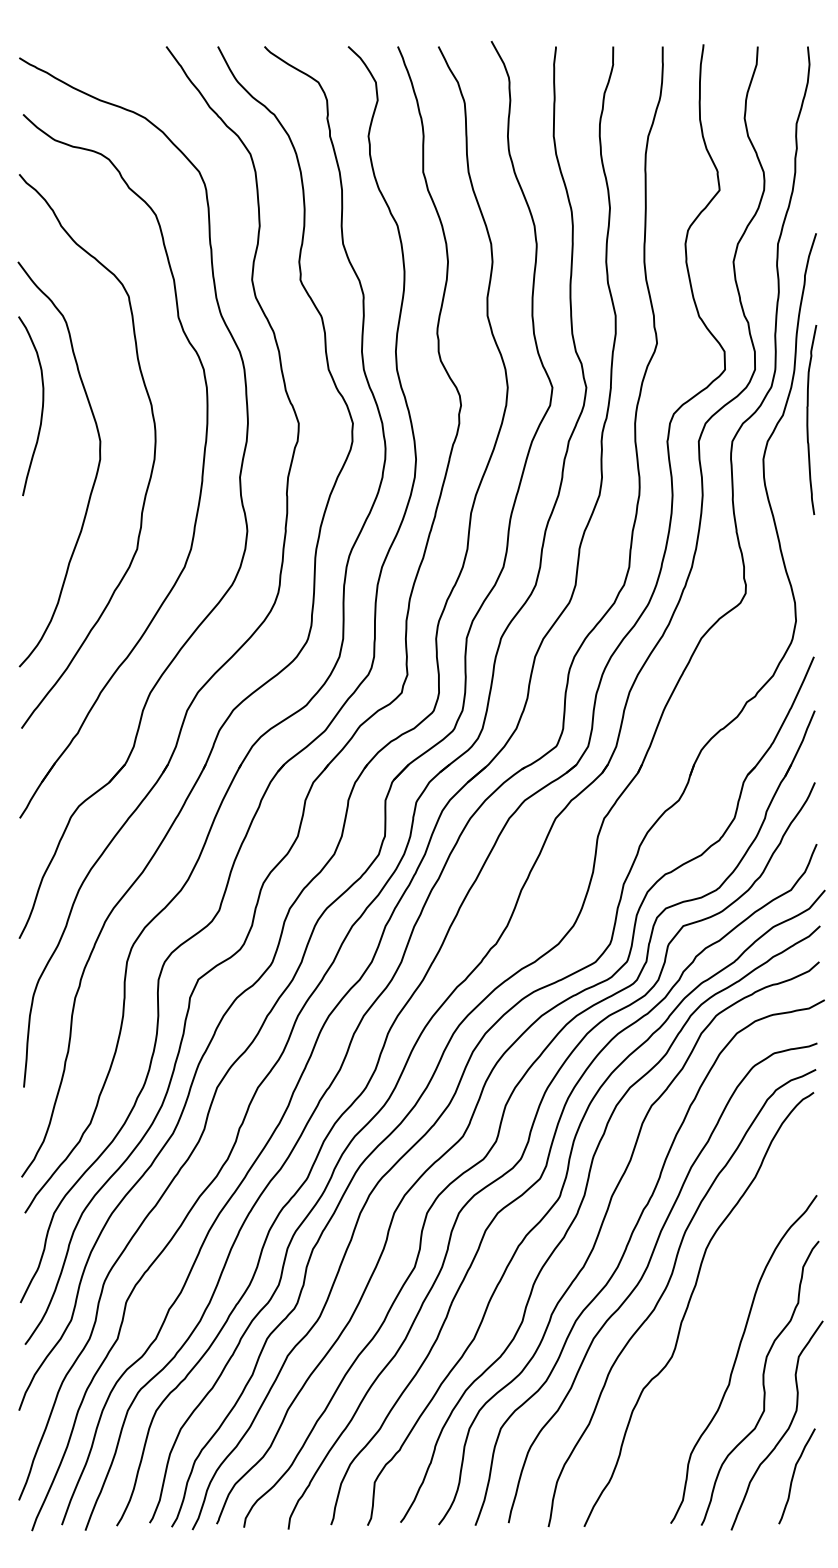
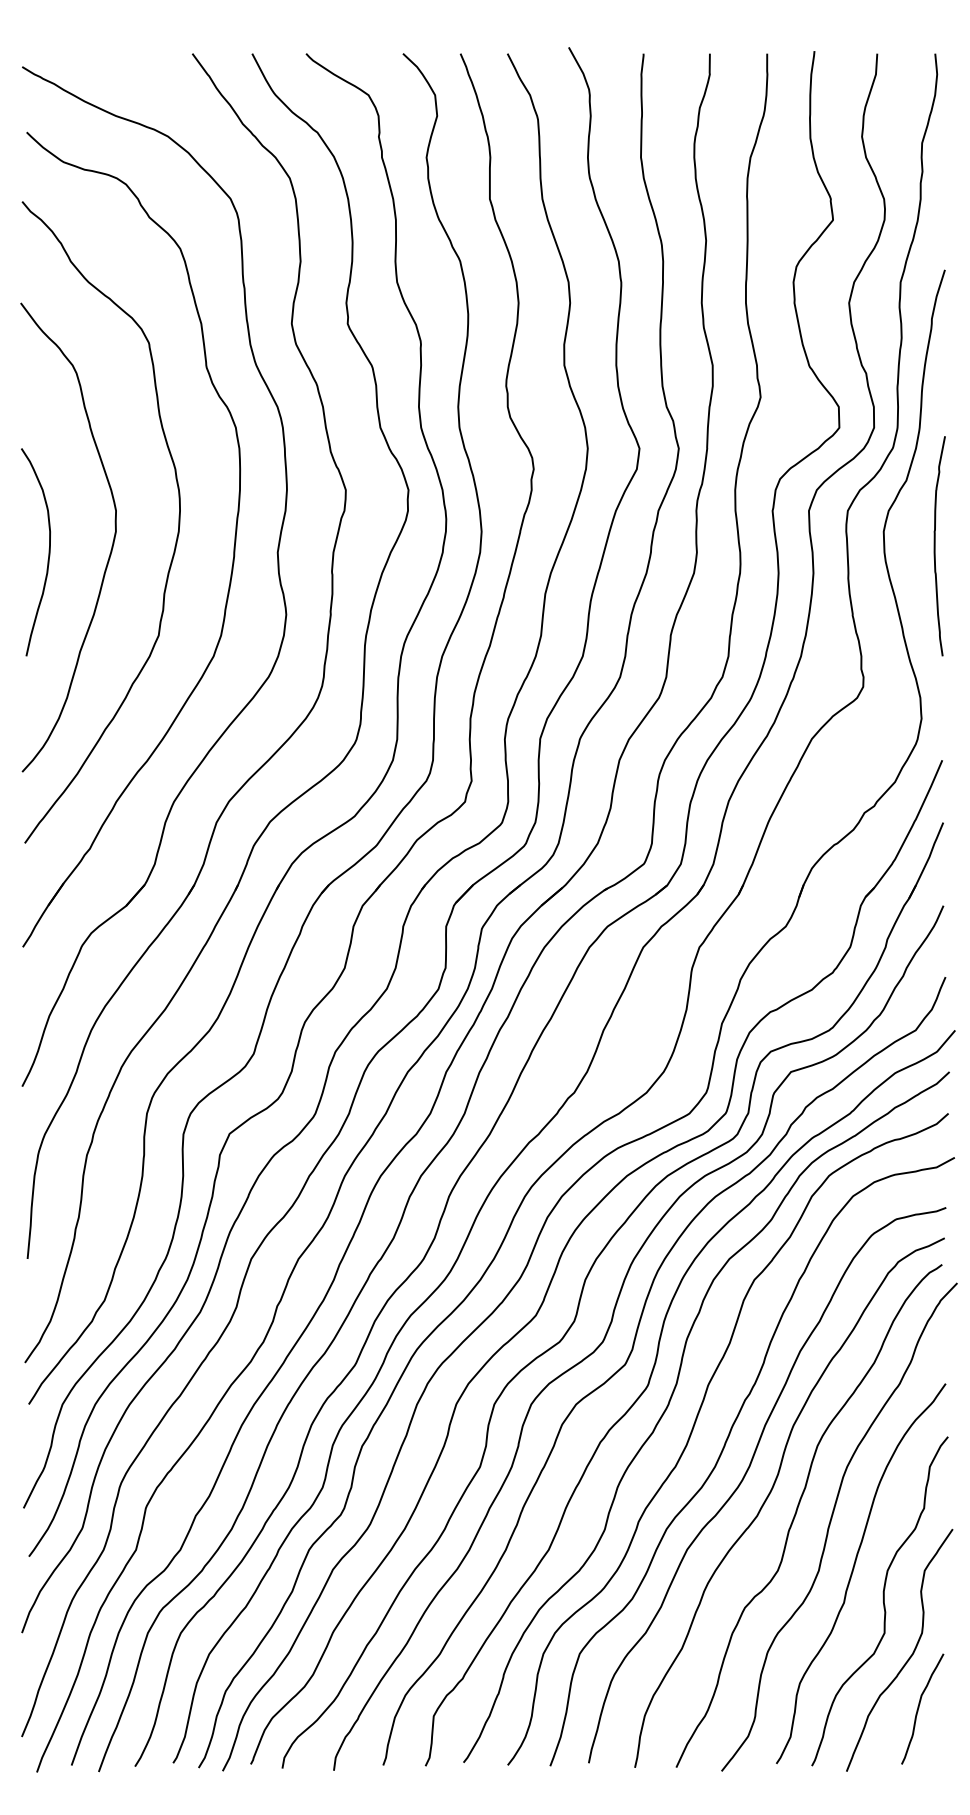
curve: (41, 408) -> (47, 554), moved
curve: (808, 419) -> (935, 545), moved
curve: (717, 1318) -> (830, 1526), added

